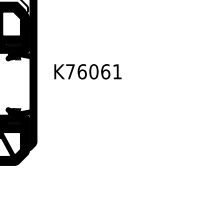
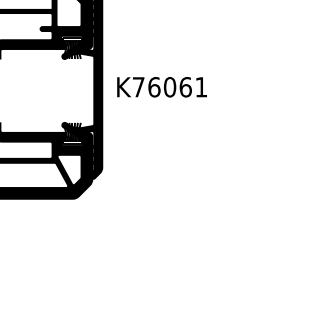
text: (87, 71) -> (161, 87), moved

